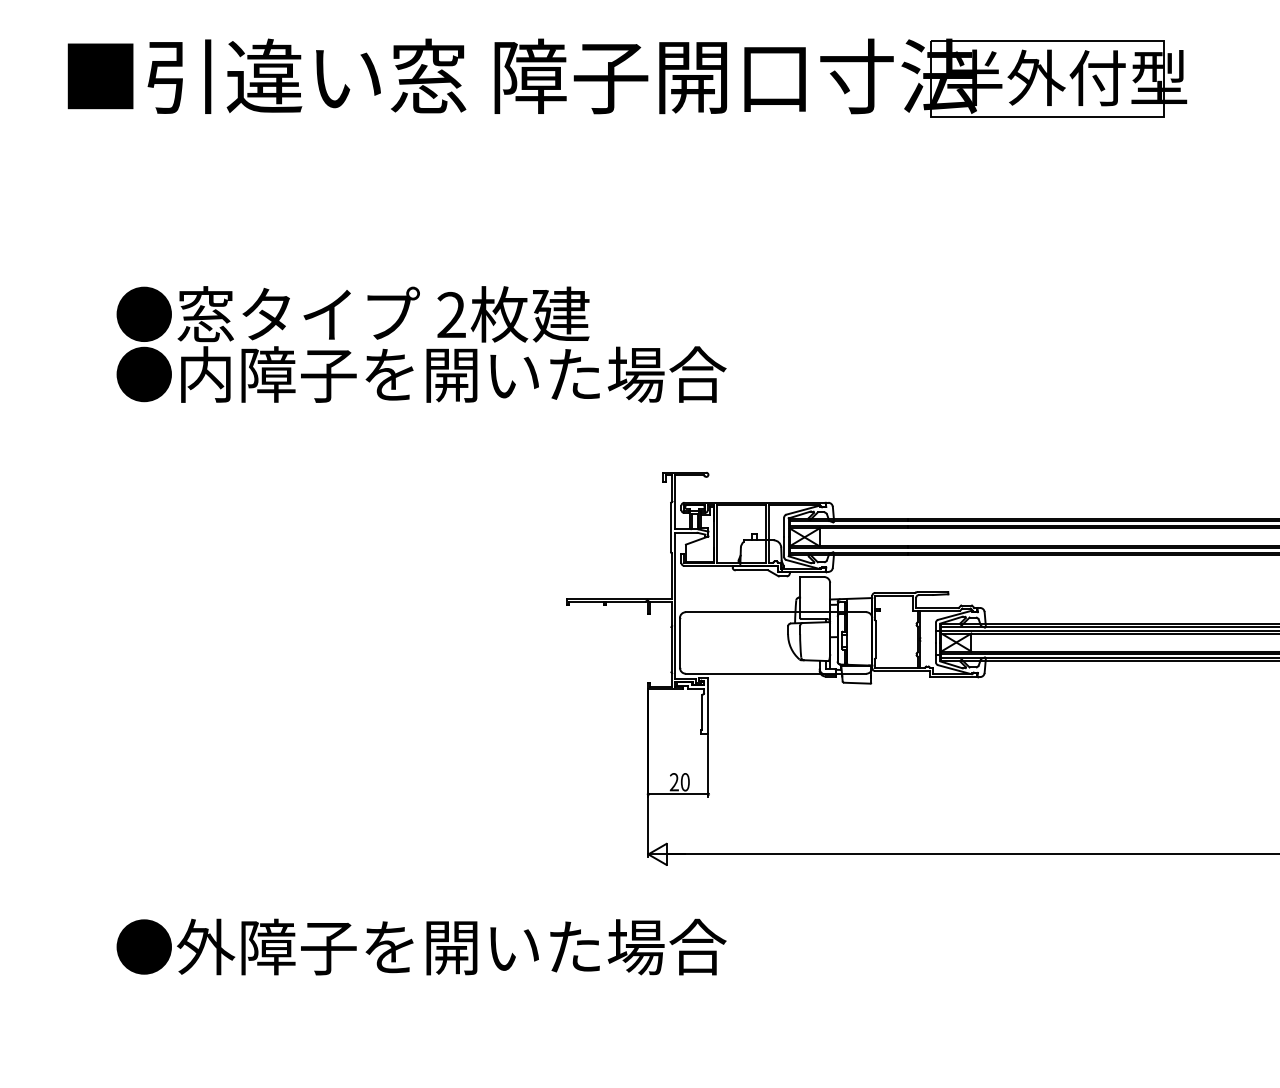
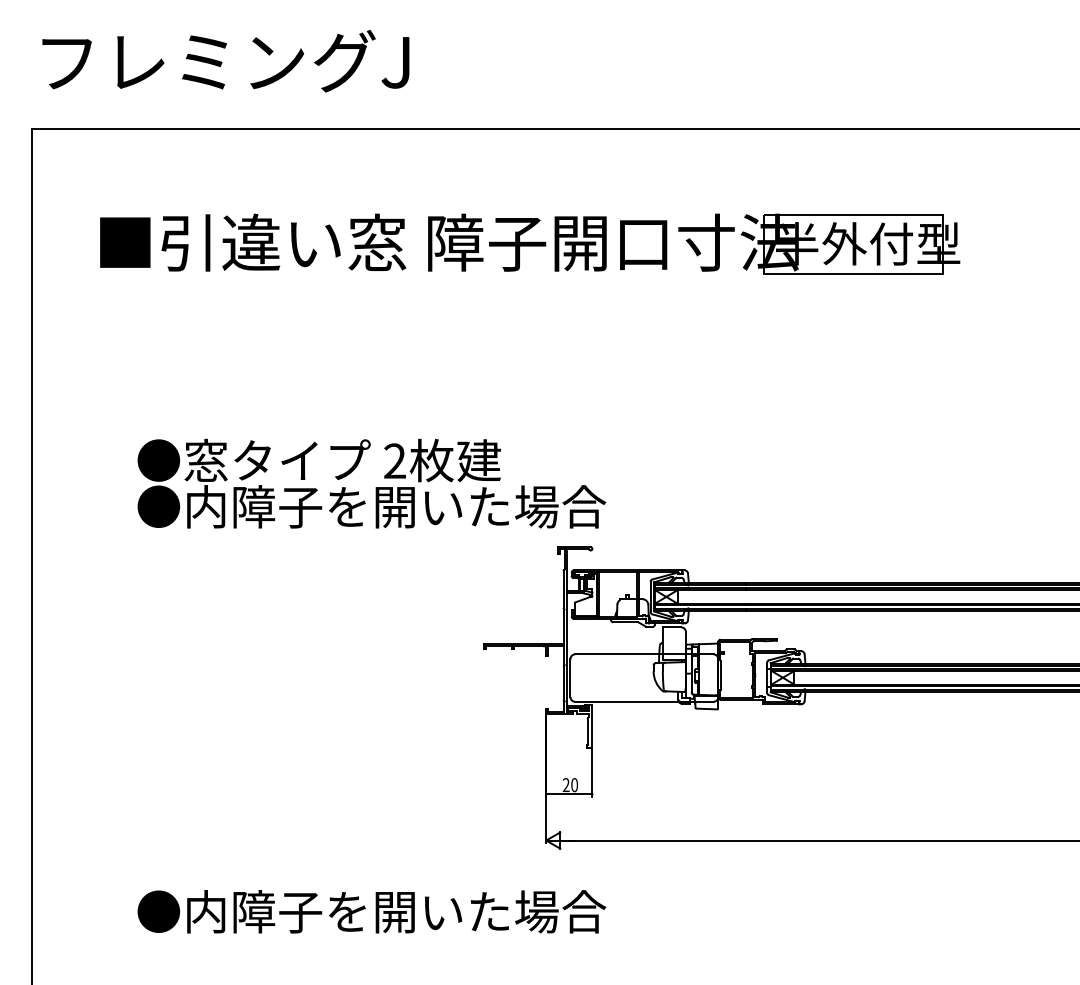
text: (420, 344) -> (371, 483), moved
text: (206, 946) -> (206, 911), ●外障子を開いた場合 -> ●内障子を開いた場合

